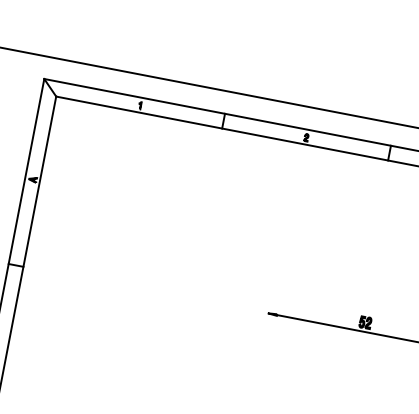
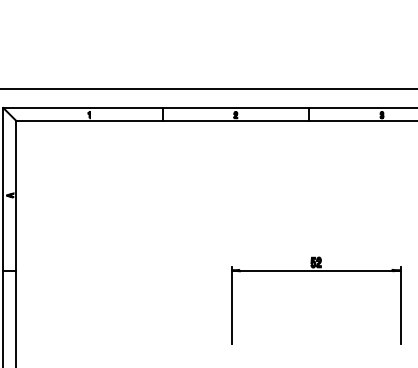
line: (259, 352) -> (231, 305), added

